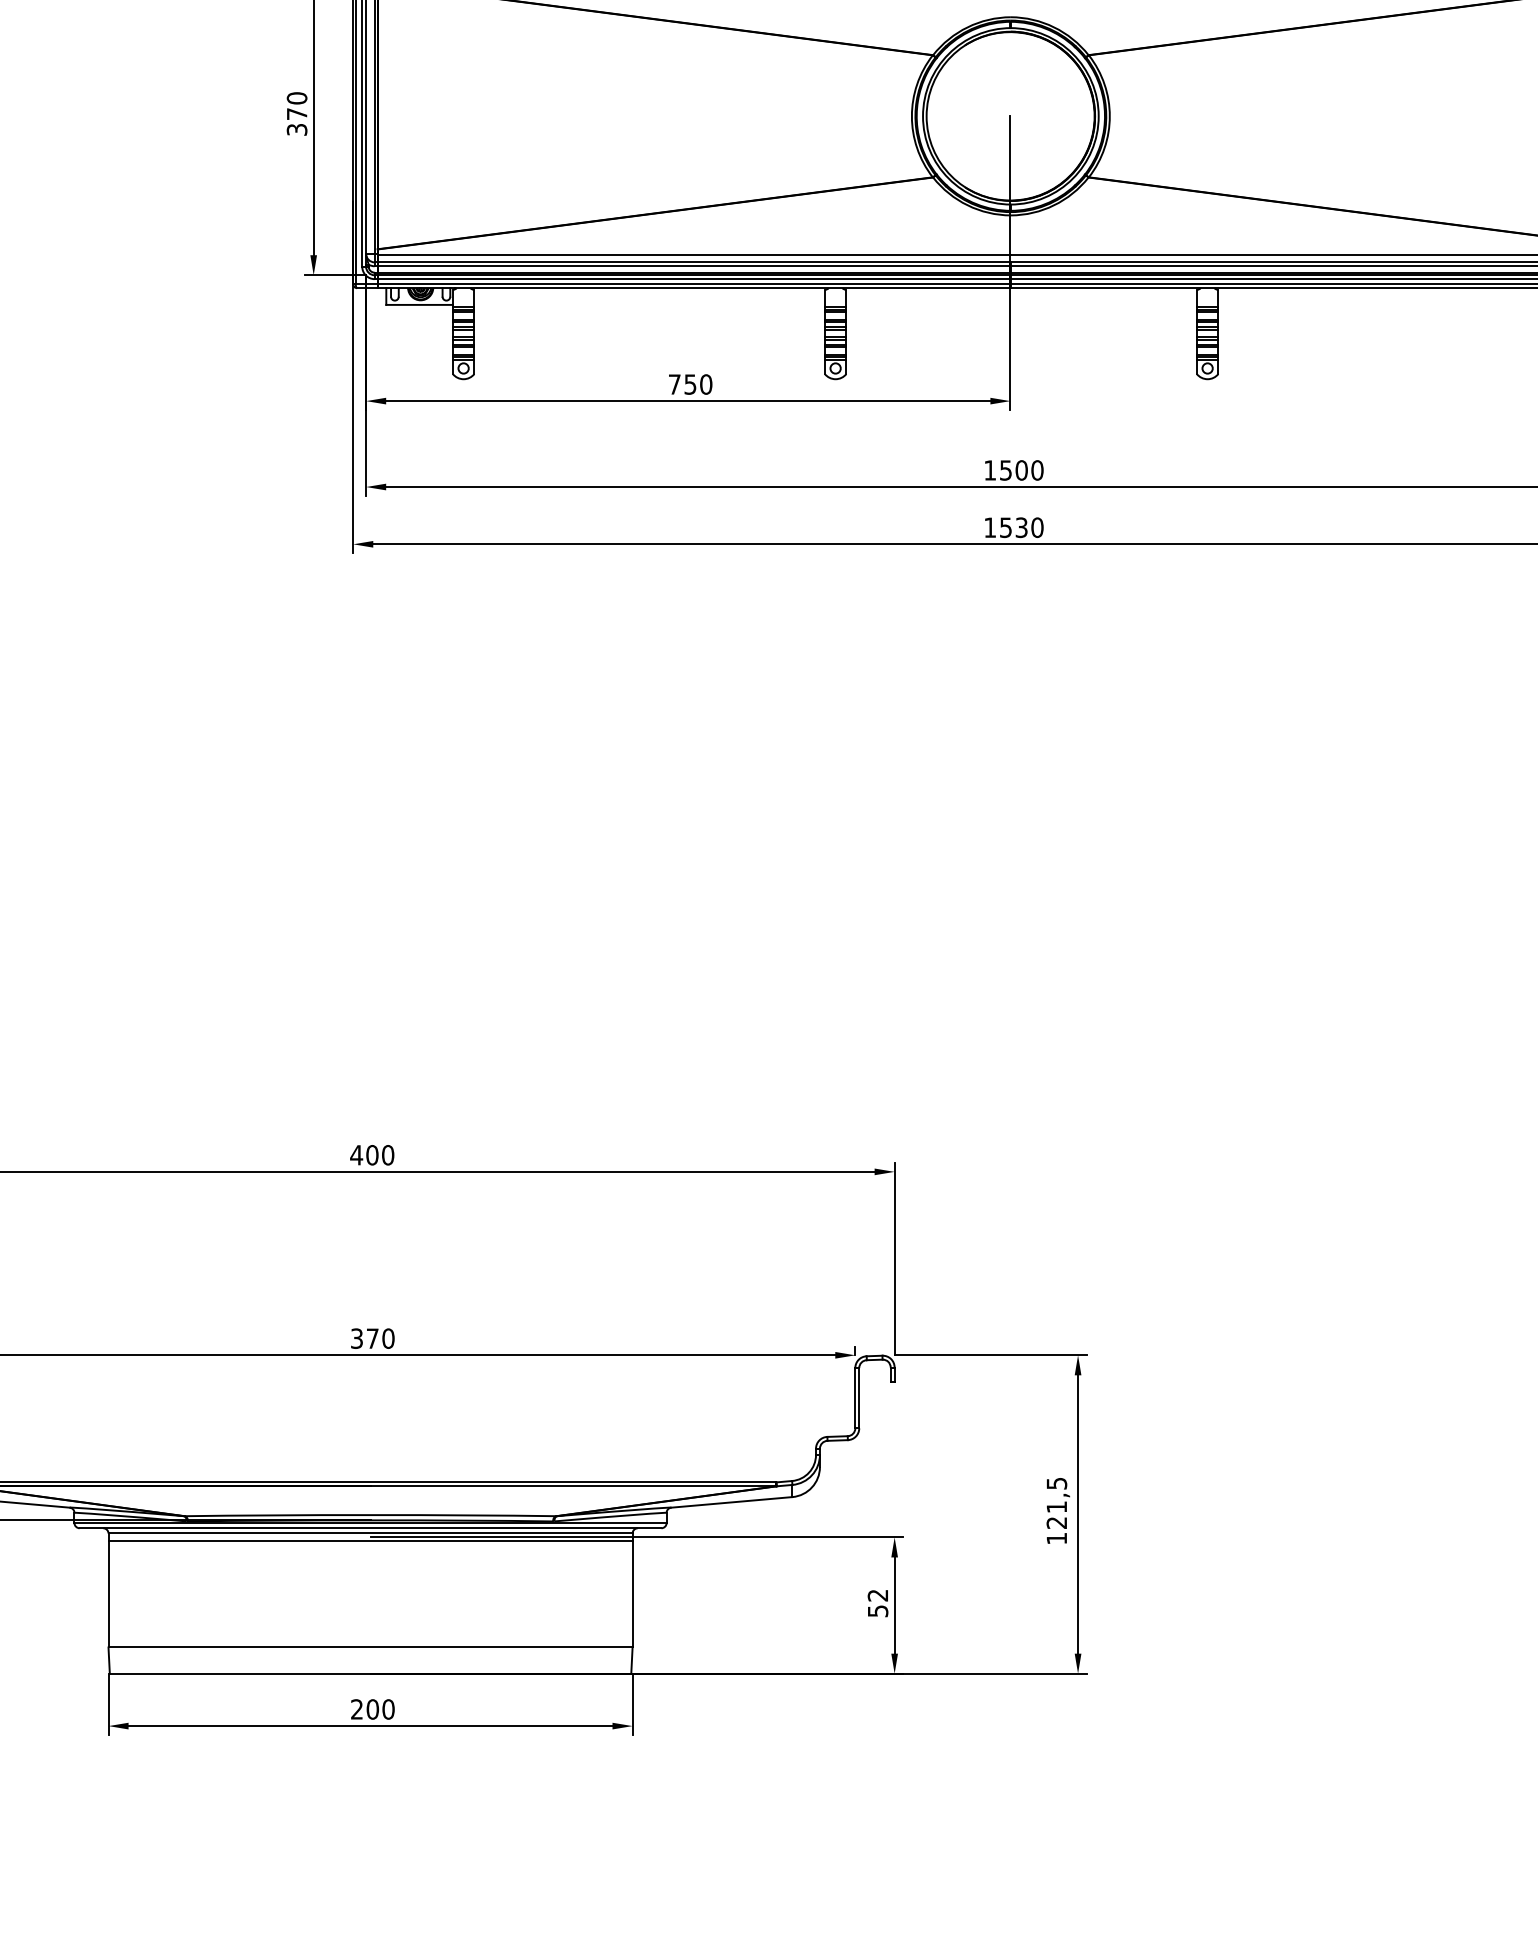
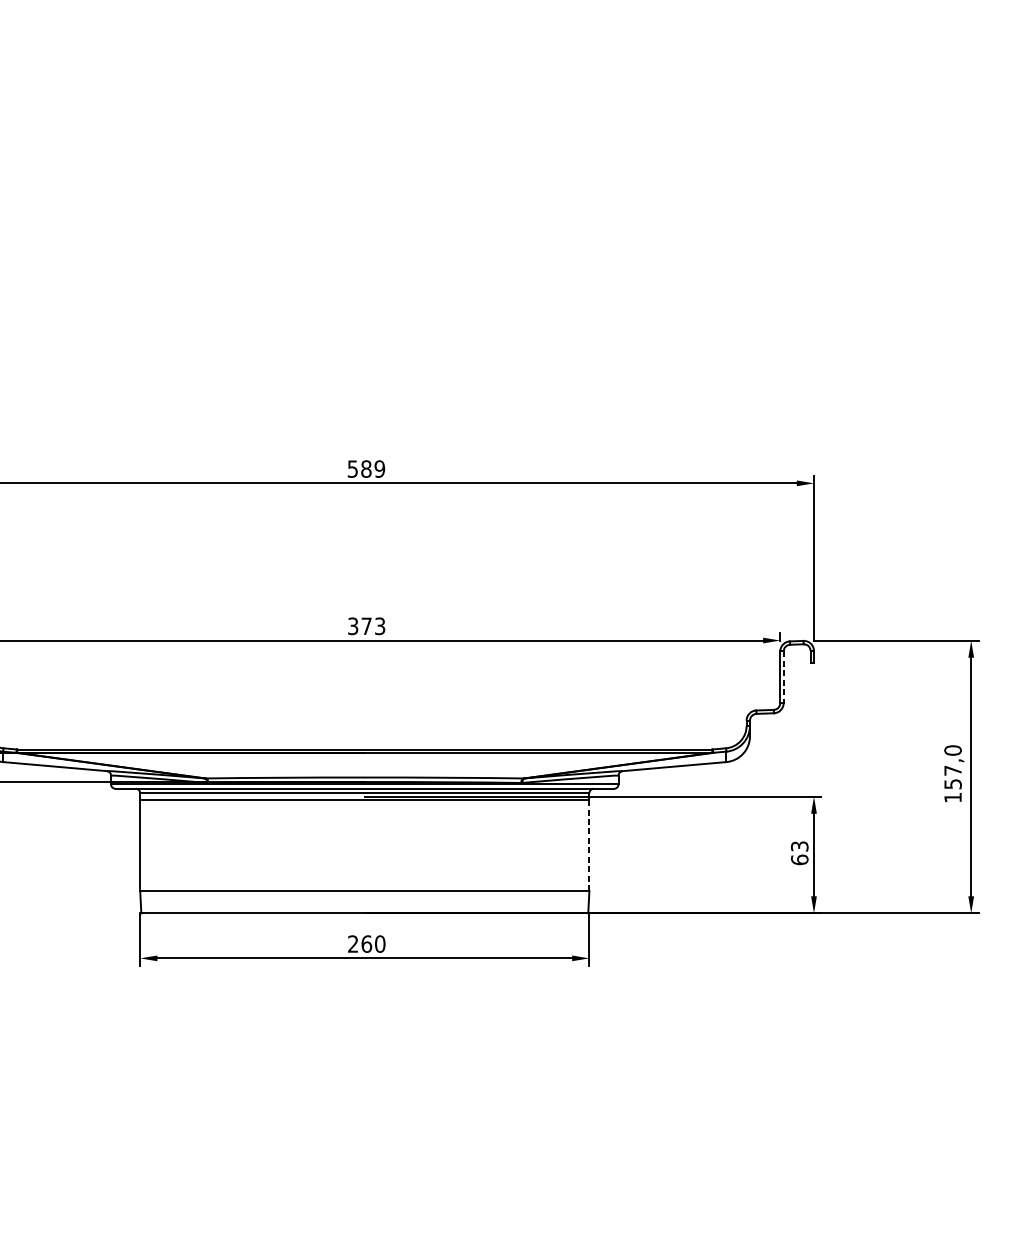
text: (372, 1155) -> (366, 469), 400 -> 589
text: (388, 1338) -> (380, 626), 370 -> 373
line: (859, 1398) -> (783, 677), solid -> dashed
text: (1056, 1502) -> (952, 766), 121,5 -> 157,0
line: (632, 1593) -> (589, 844), solid -> dashed
text: (877, 1603) -> (799, 853), 52 -> 63
text: (372, 1709) -> (366, 944), 200 -> 260

